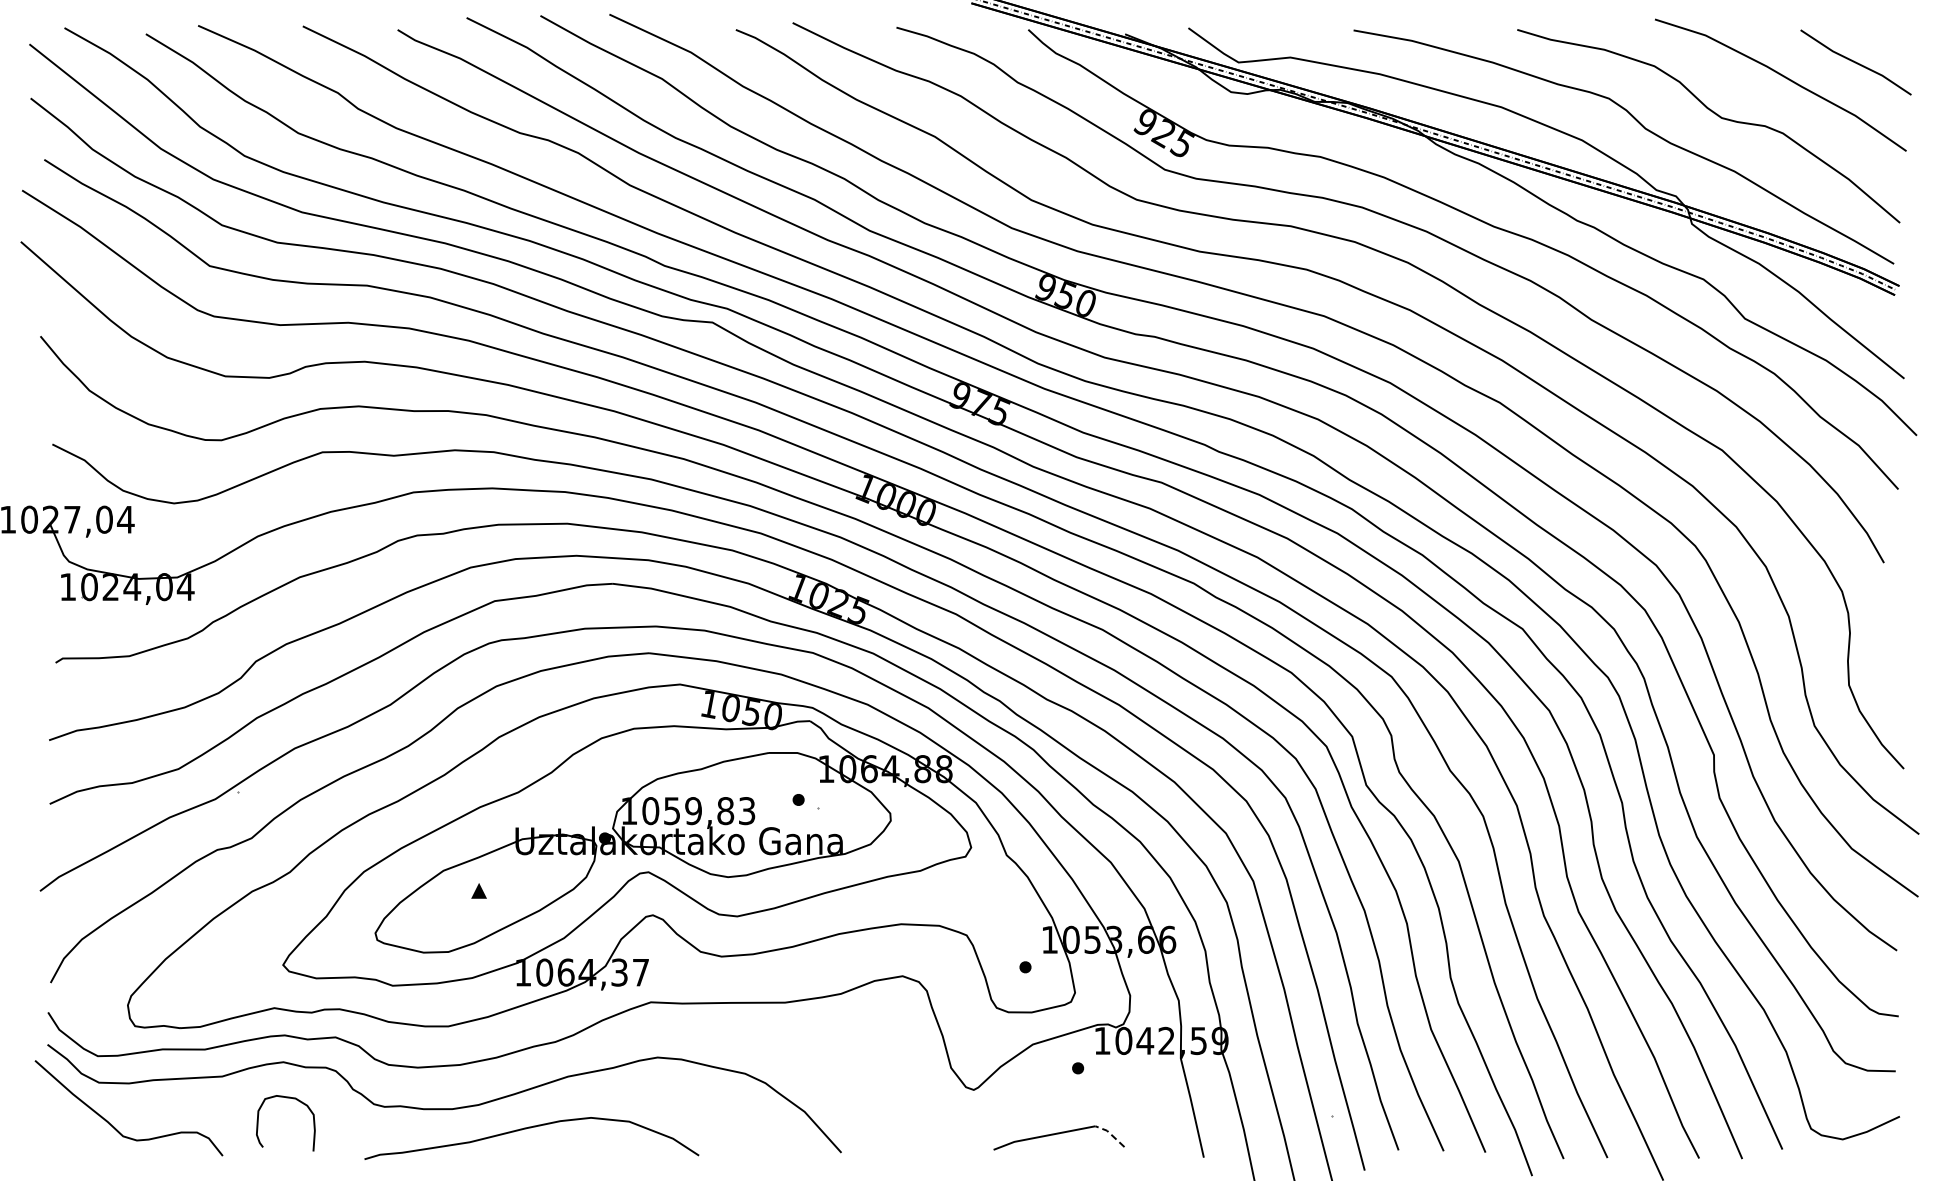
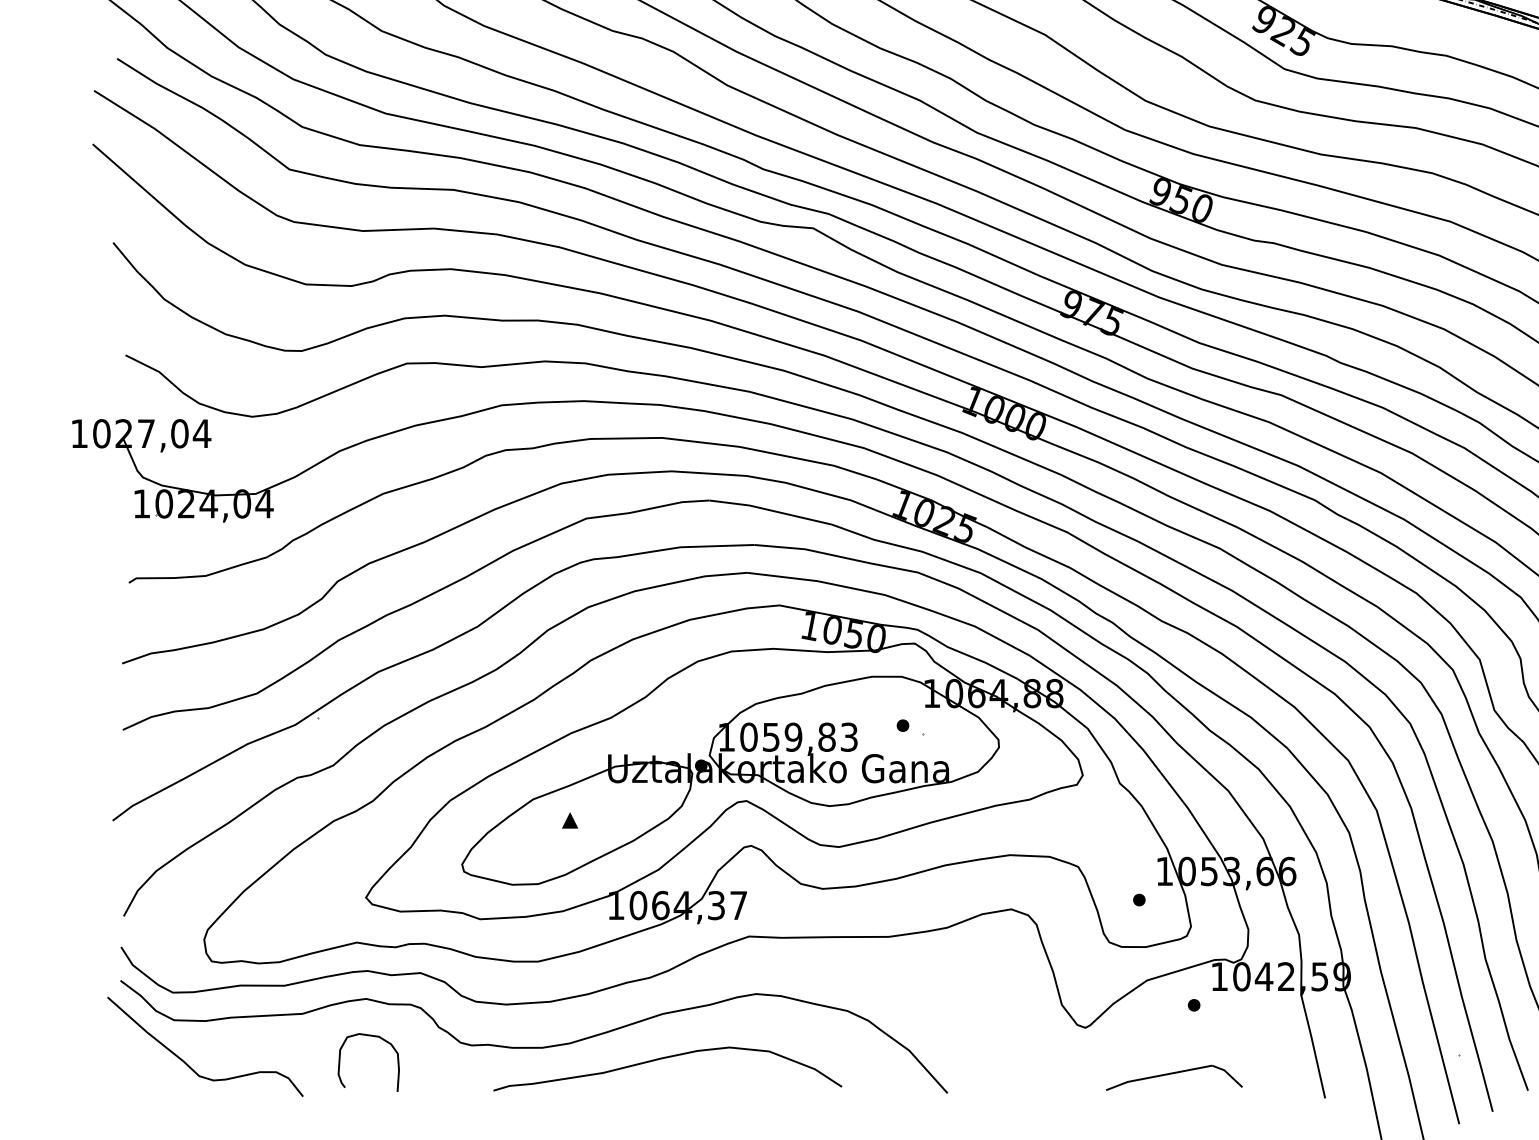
curve: (531, 1128) -> (667, 1058), moved
line: (1110, 1134) -> (1227, 1074), dashed -> solid

